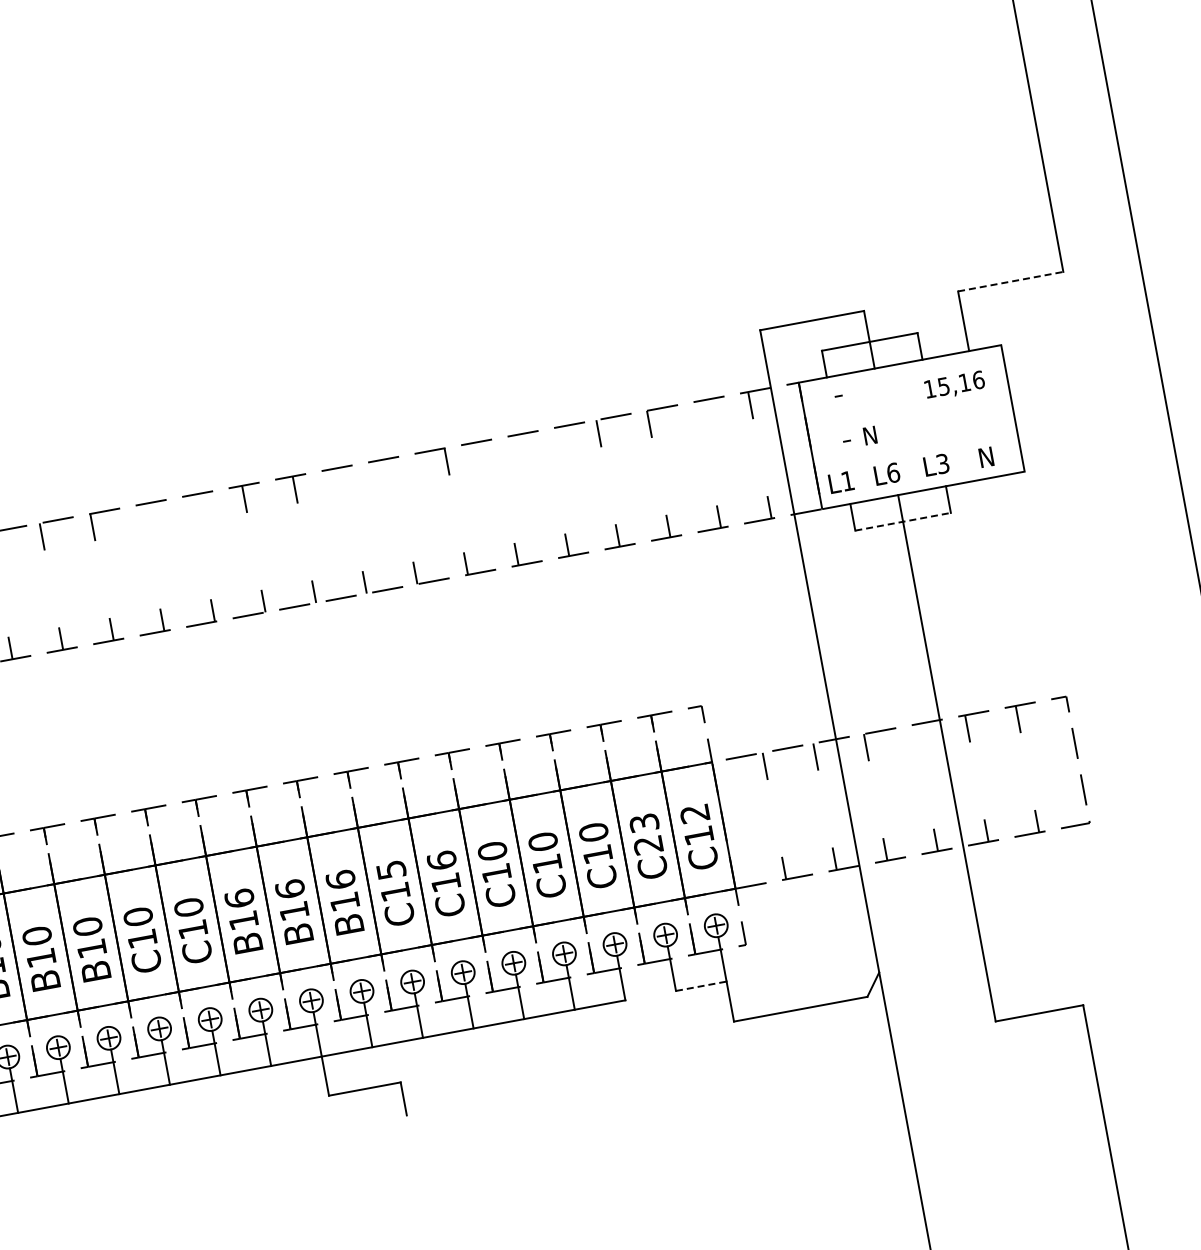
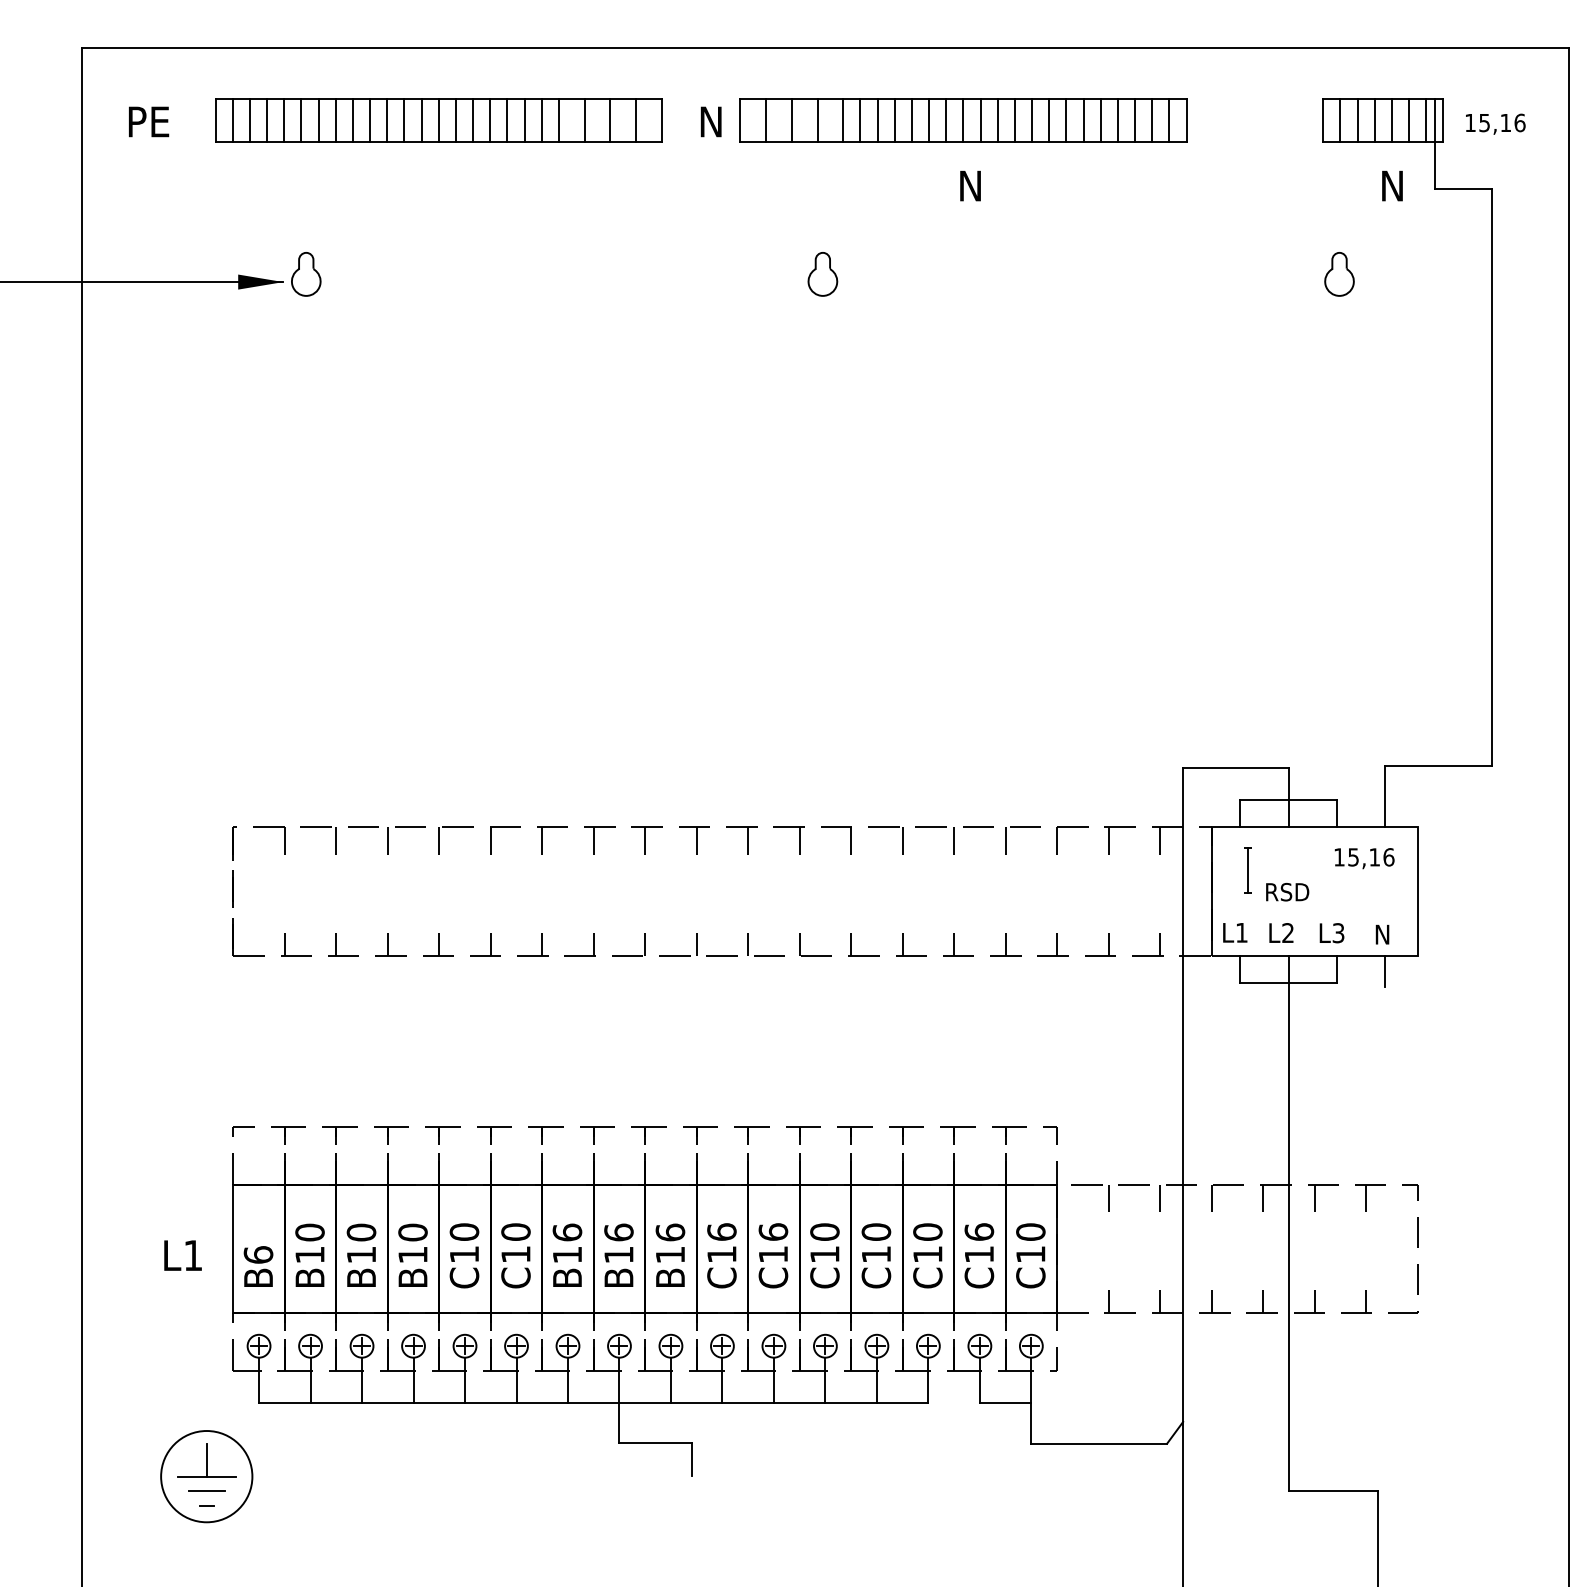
line: (1010, 281) -> (1438, 766), dashed -> solid
line: (699, 414) -> (1108, 840), added
line: (843, 418) -> (1248, 870), added
text: (886, 431) -> (1288, 891), N -> RSD
line: (548, 442) -> (954, 840), added
line: (497, 452) -> (902, 840), added
line: (396, 470) -> (799, 840), added
text: (893, 473) -> (1288, 933), L6 -> L2
line: (346, 480) -> (748, 840), added
line: (995, 493) -> (1384, 971), added
line: (193, 508) -> (593, 840), added
line: (143, 517) -> (542, 840), added
line: (902, 521) -> (1288, 982), dashed -> solid
line: (917, 738) -> (1263, 1198), added
text: (694, 813) -> (1030, 1231), C12 -> C10
text: (646, 834) -> (979, 1243), C23 -> C16
text: (390, 869) -> (721, 1231), C15 -> C16
line: (701, 986) -> (1005, 1403), dashed -> solid

